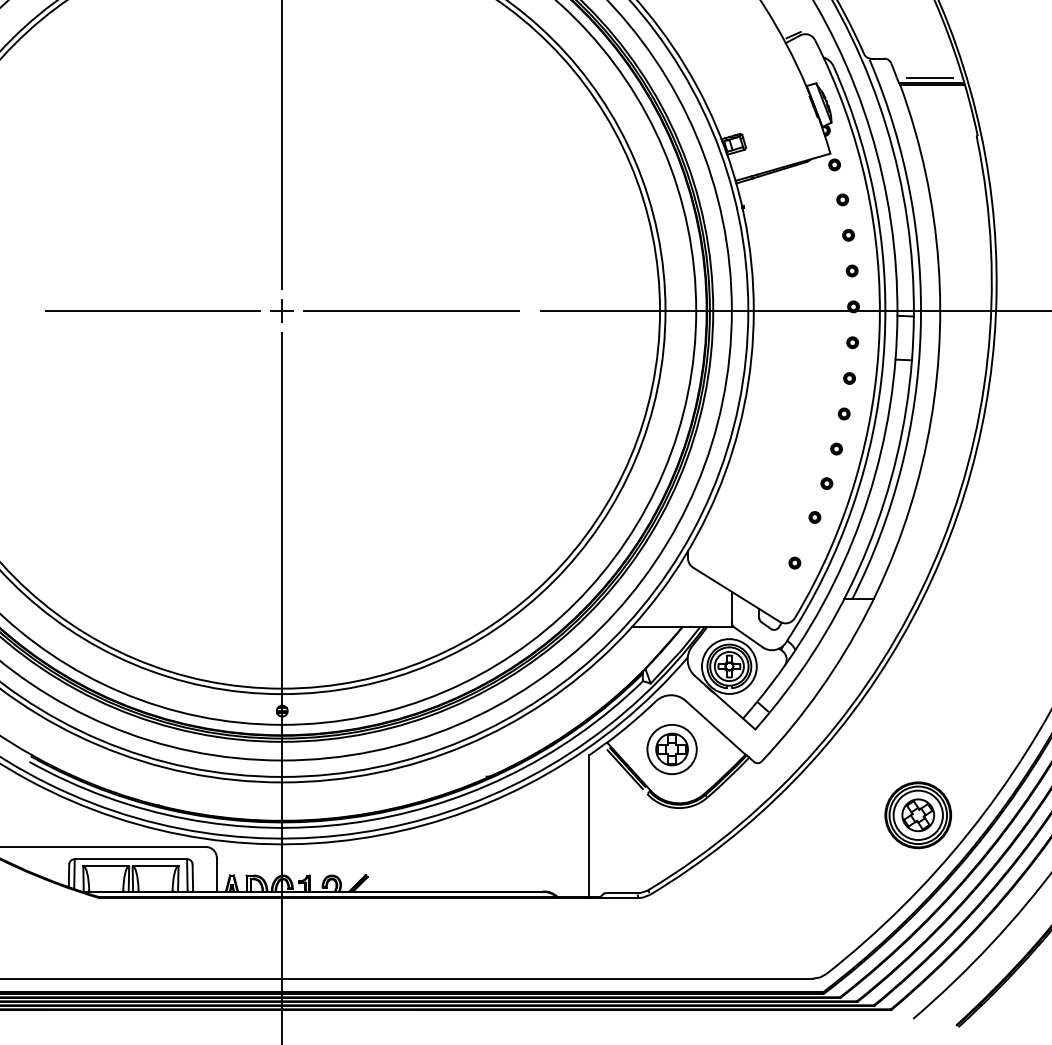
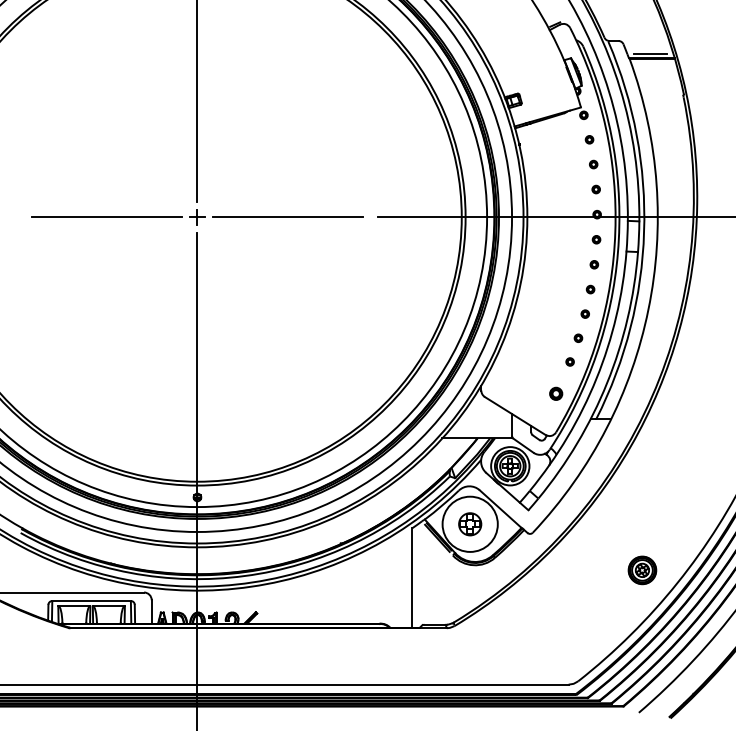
part: (794, 562) -> (555, 393), size x1.6
circle: (671, 749) -> (469, 524), size x1.6
part: (918, 815) -> (642, 570), size x0.6

